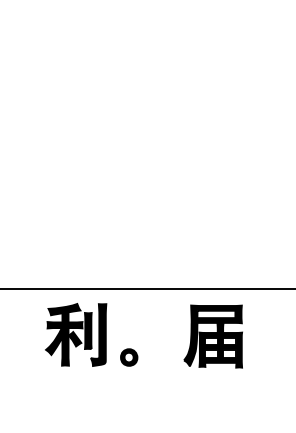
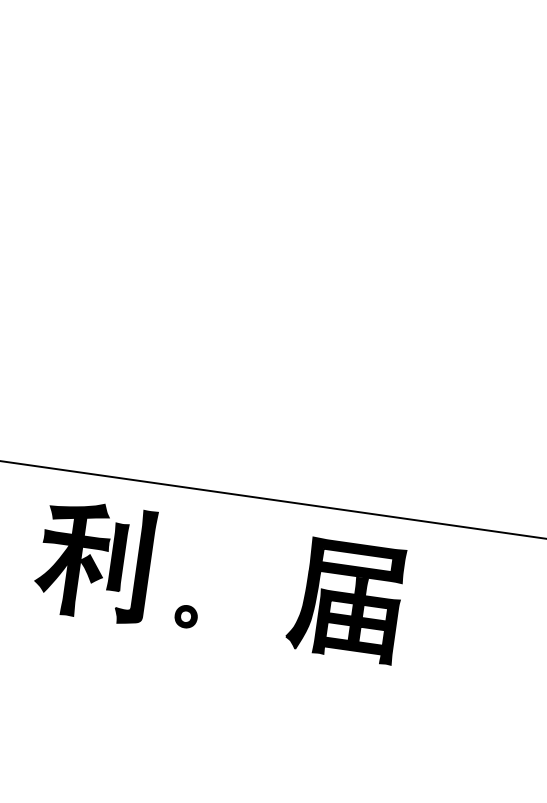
part: (129, 357) -> (186, 616), size x0.7

